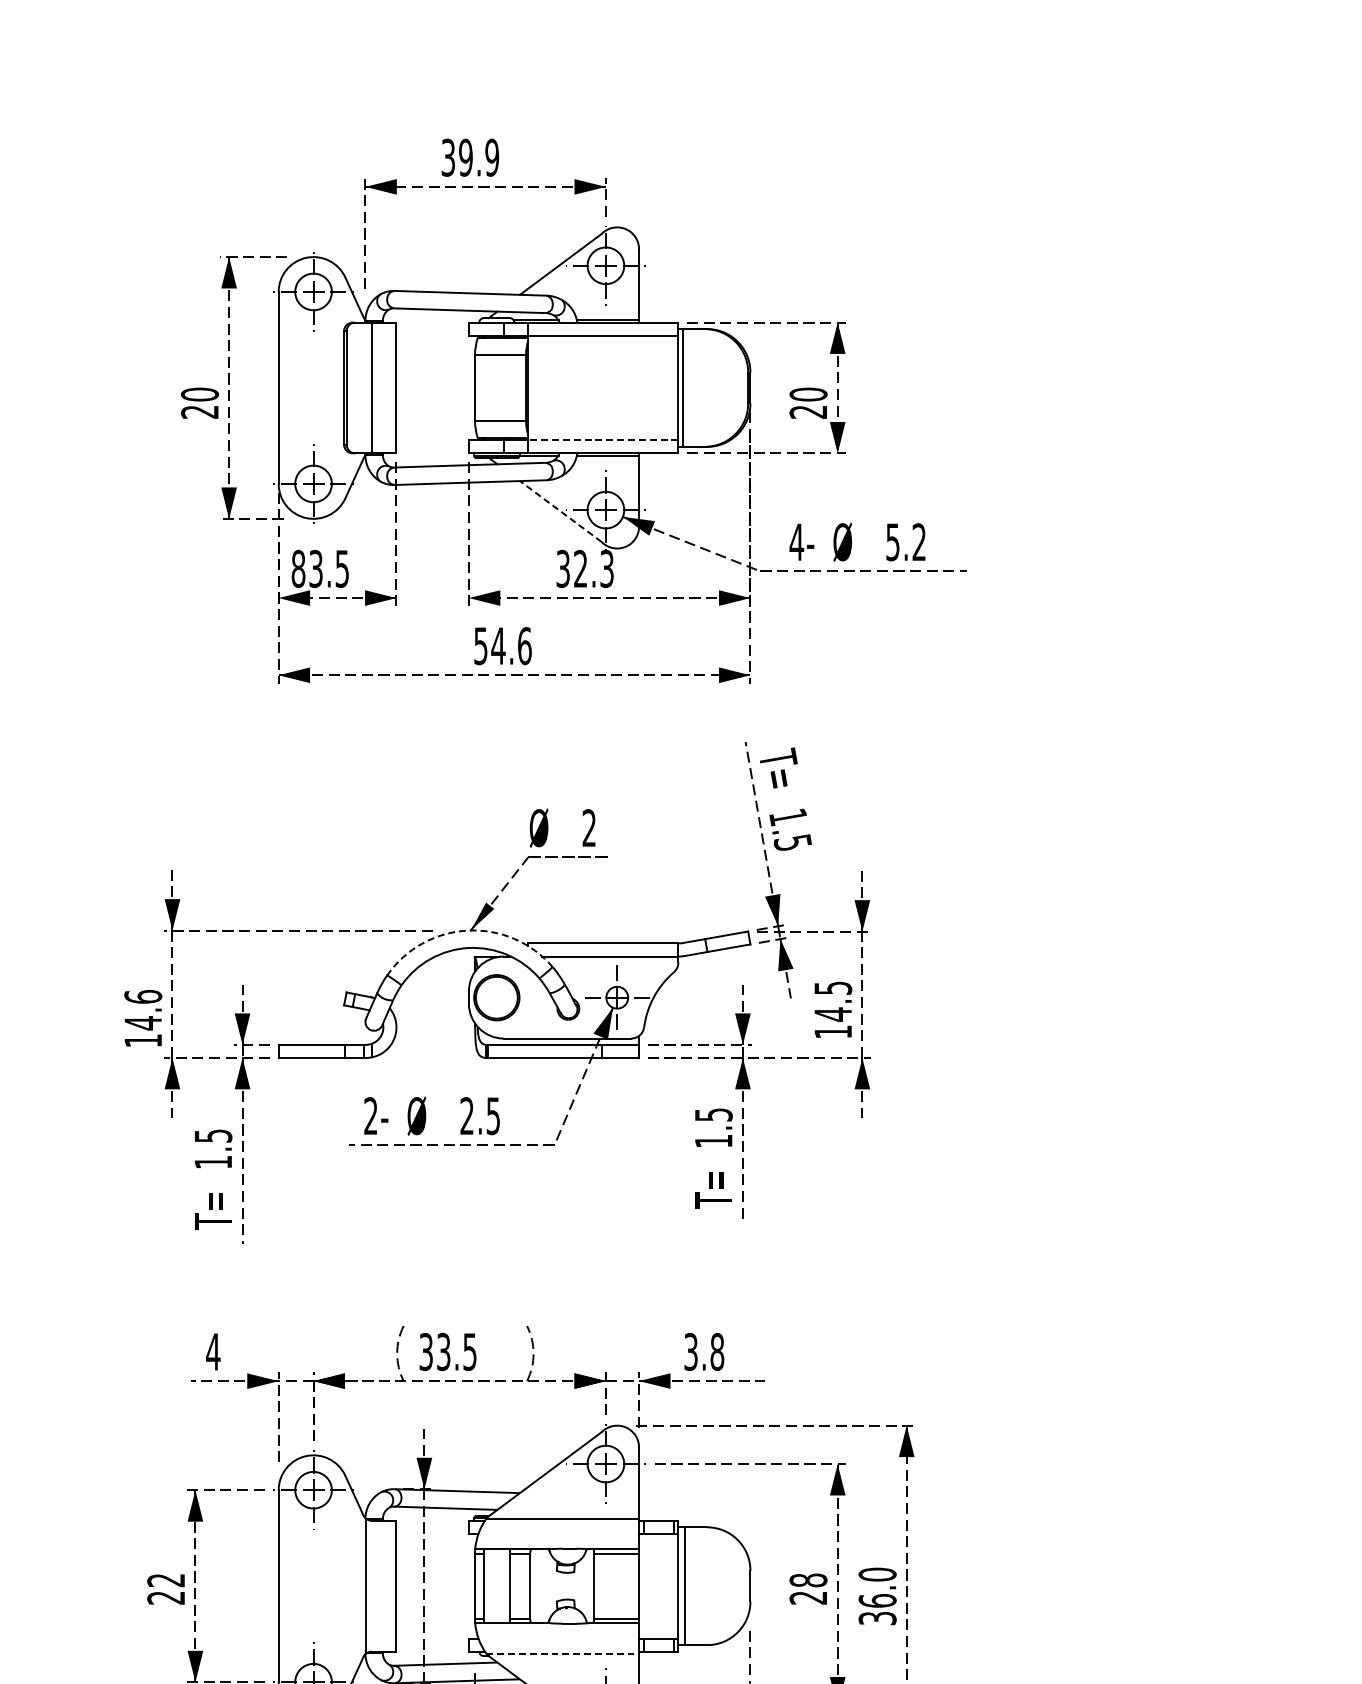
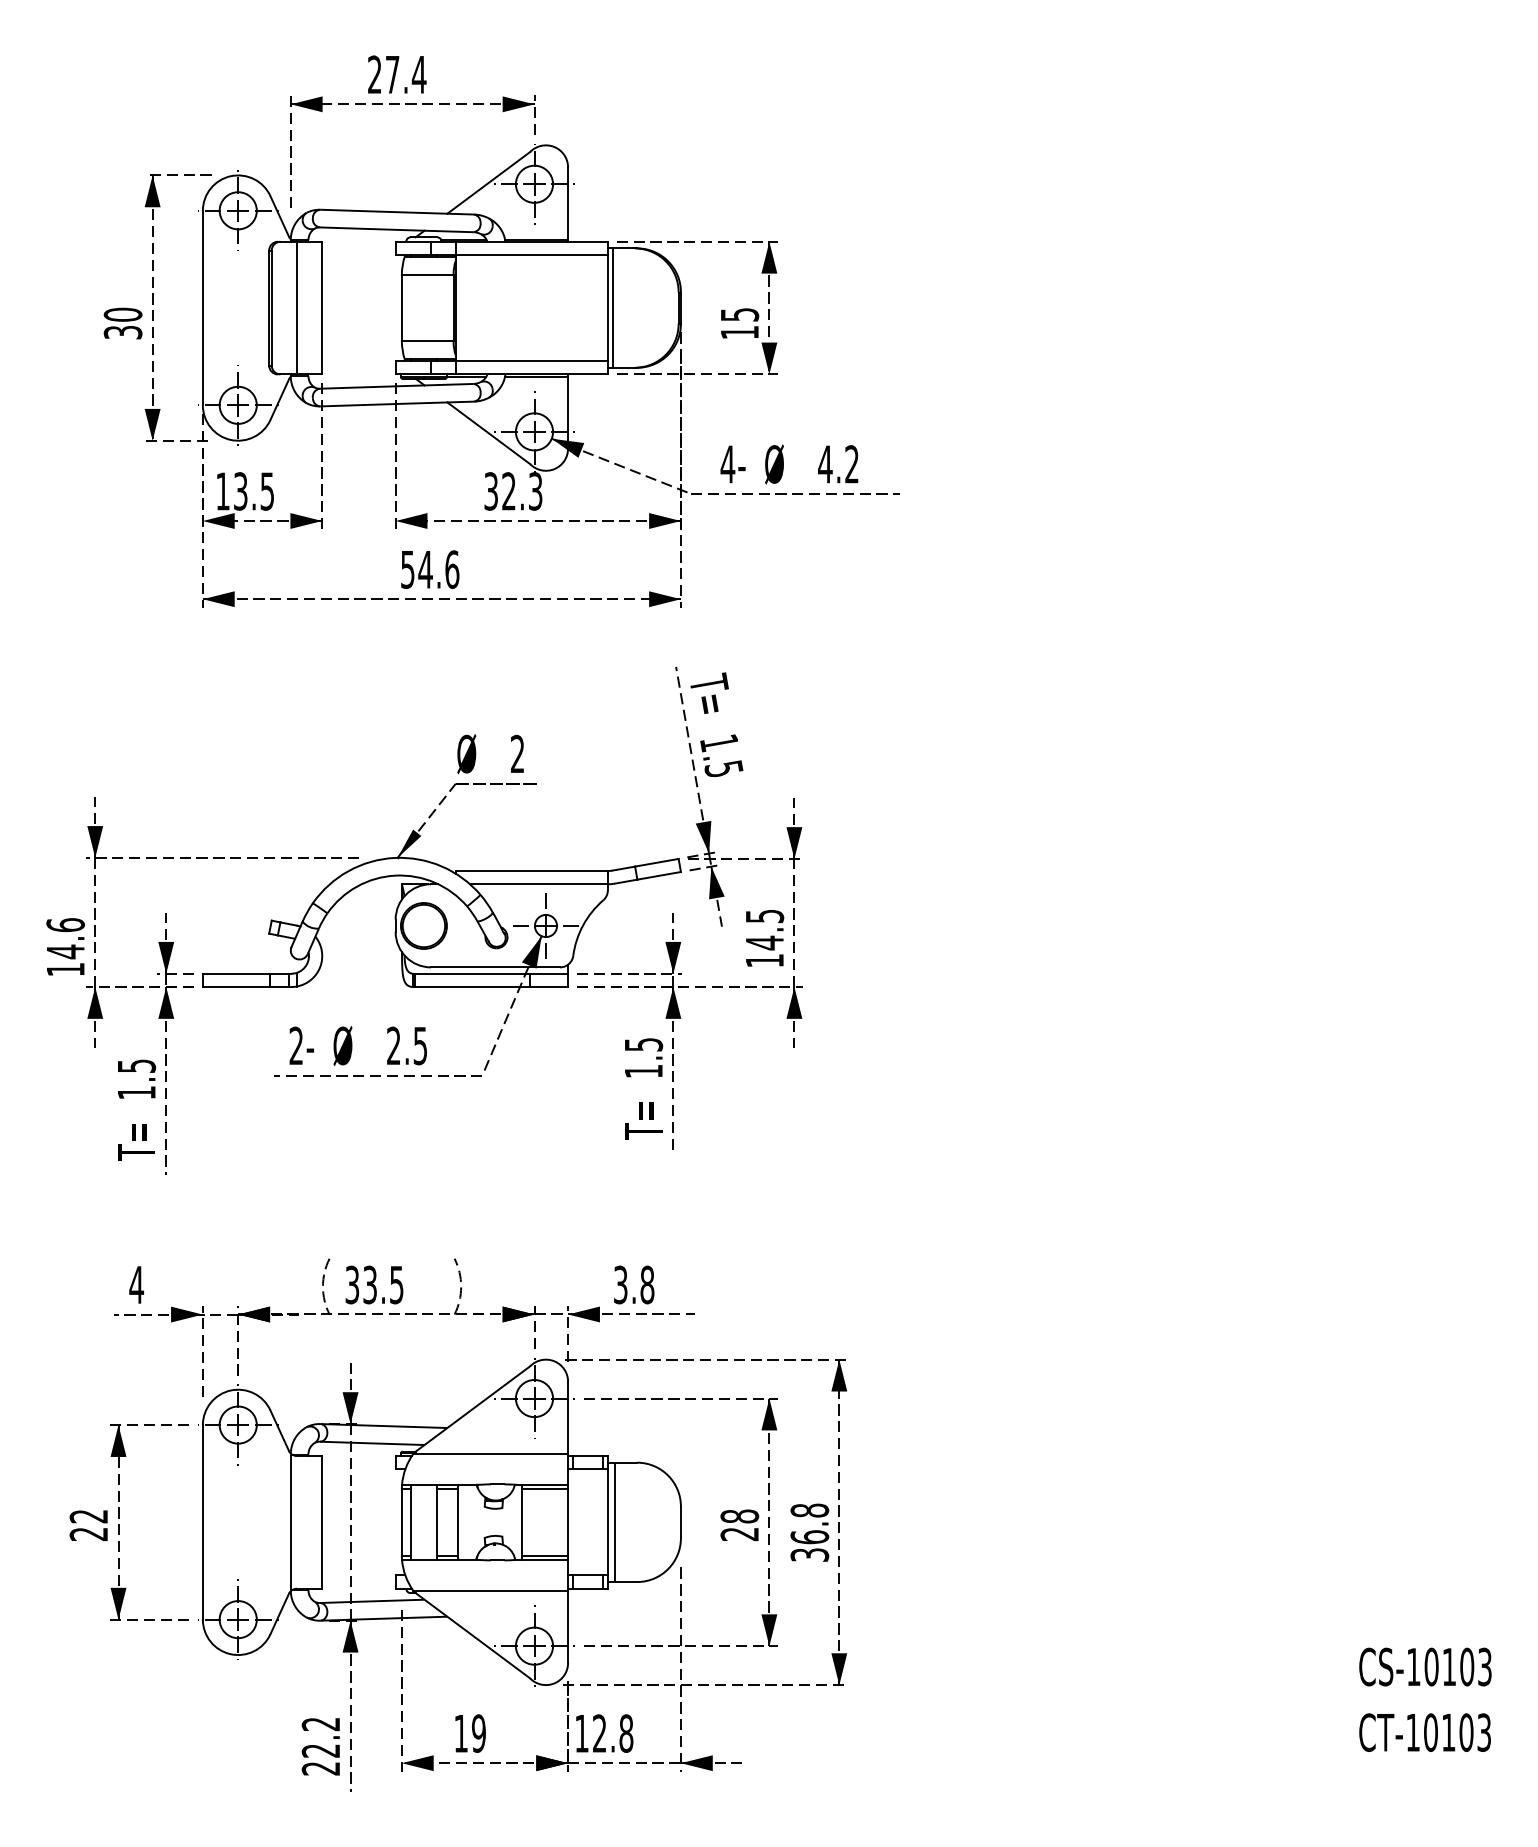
text: (470, 157) -> (397, 74), 39.9 -> 27.4
text: (808, 403) -> (739, 323), 20 -> 15
text: (200, 412) -> (123, 332), 20 -> 30
line: (602, 440) -> (531, 361), dashed -> solid
line: (560, 511) -> (488, 433), dashed -> solid
text: (893, 542) -> (825, 464), 5.2 -> 4.2
text: (298, 568) -> (222, 491), 83.5 -> 13.5
arc: (467, 930) -> (394, 857), dashed -> solid
text: (877, 1574) -> (809, 1510), 36.0 -> 36.8
line: (563, 1653) -> (491, 1590), dashed -> solid

